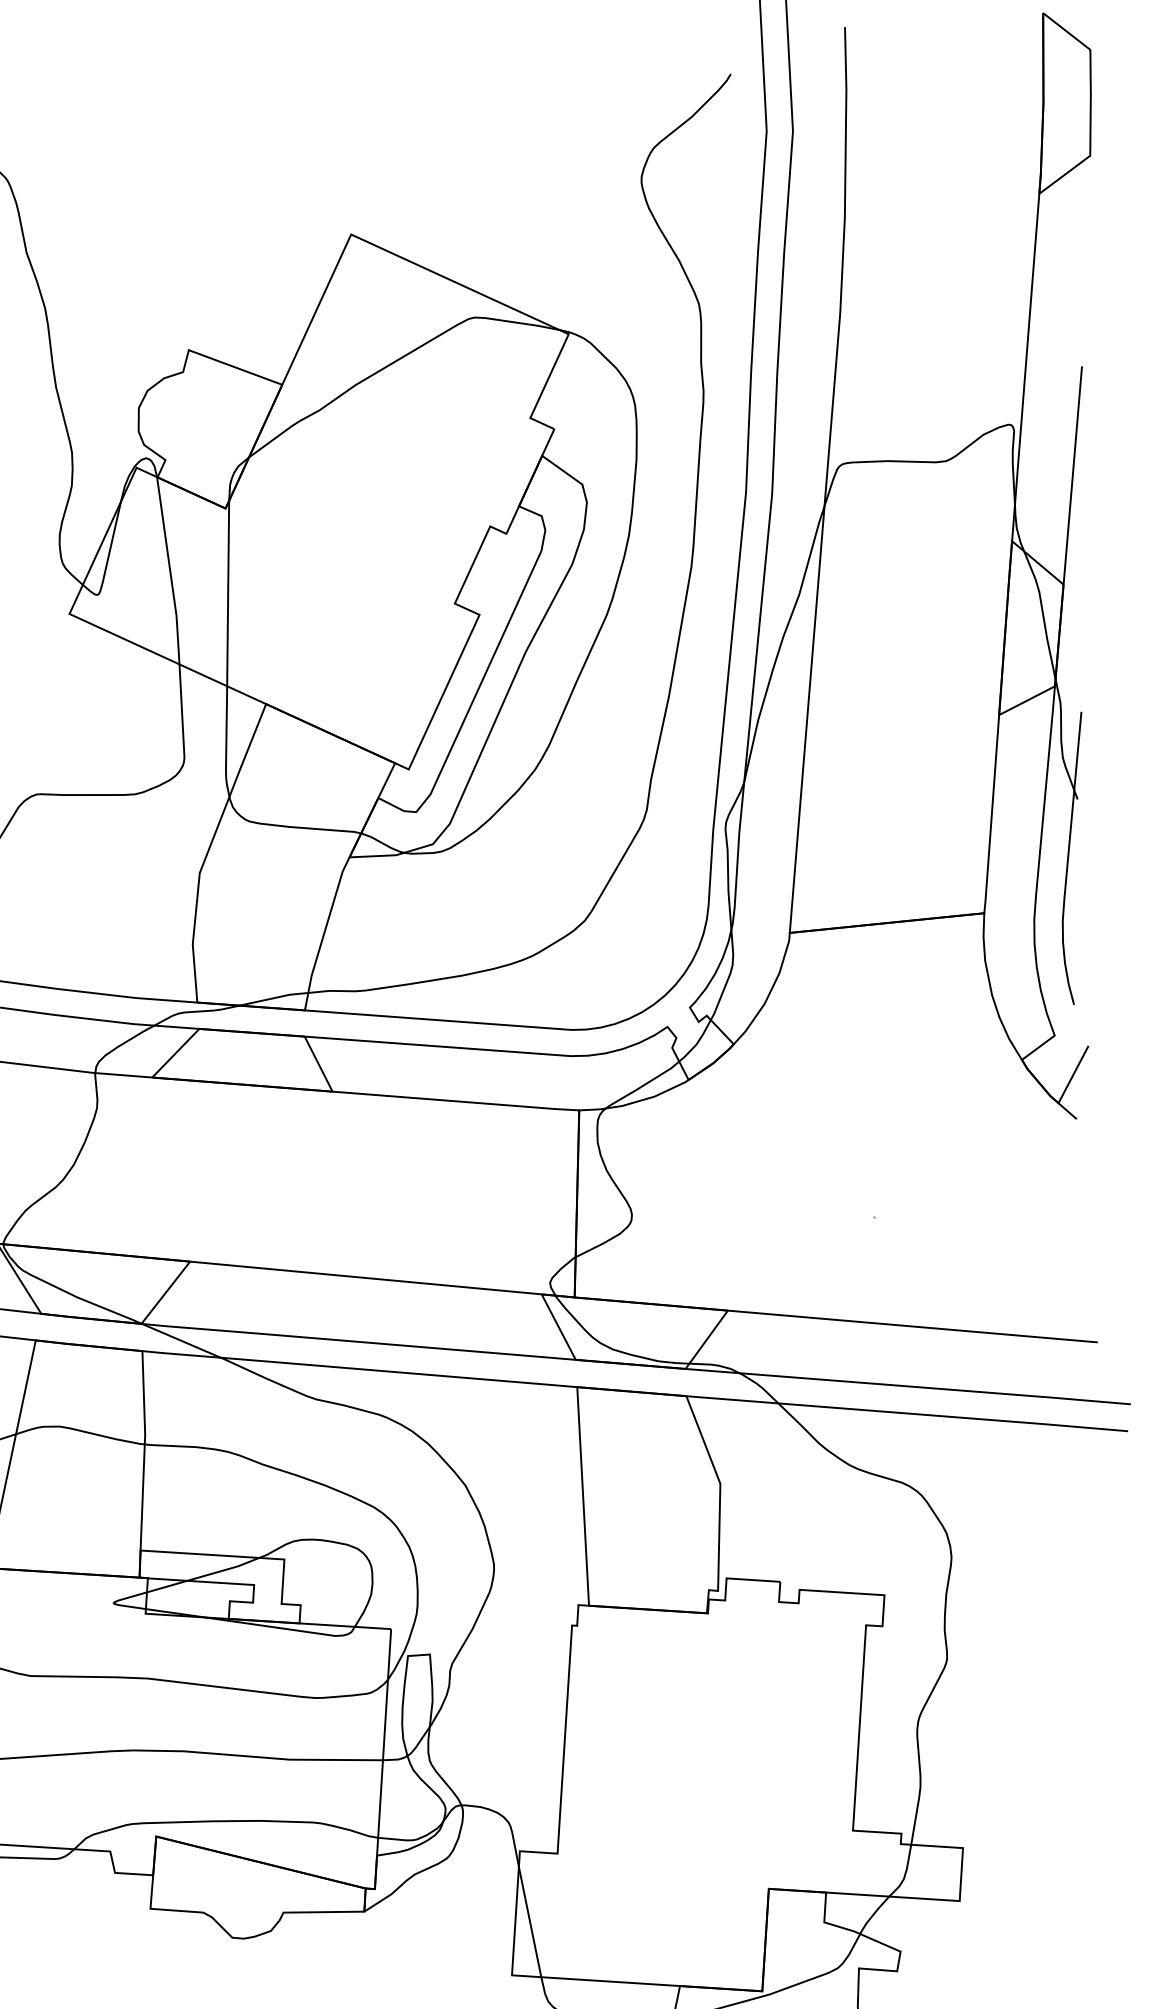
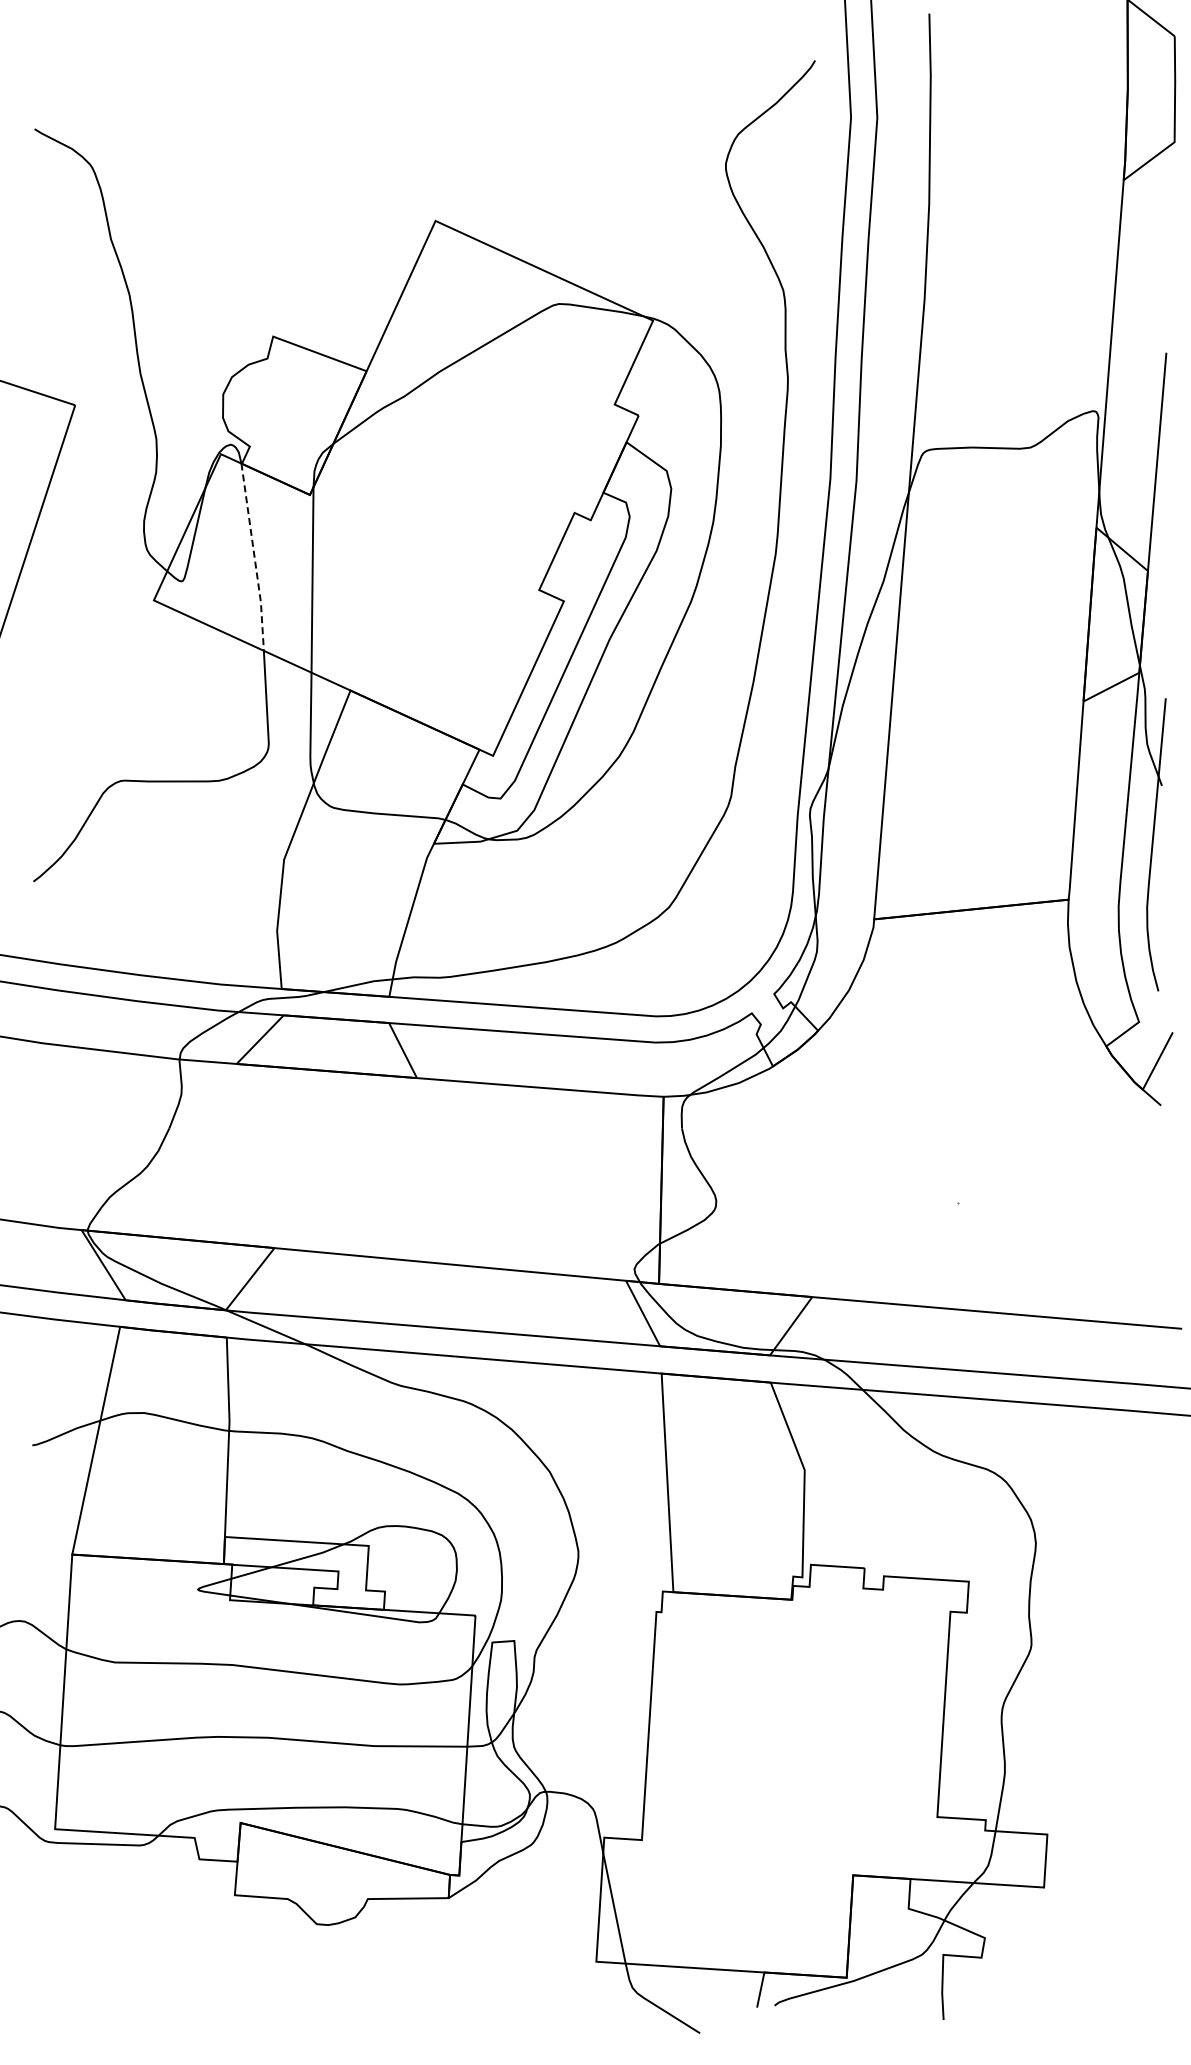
line: (170, 572) -> (254, 558), solid -> dashed

